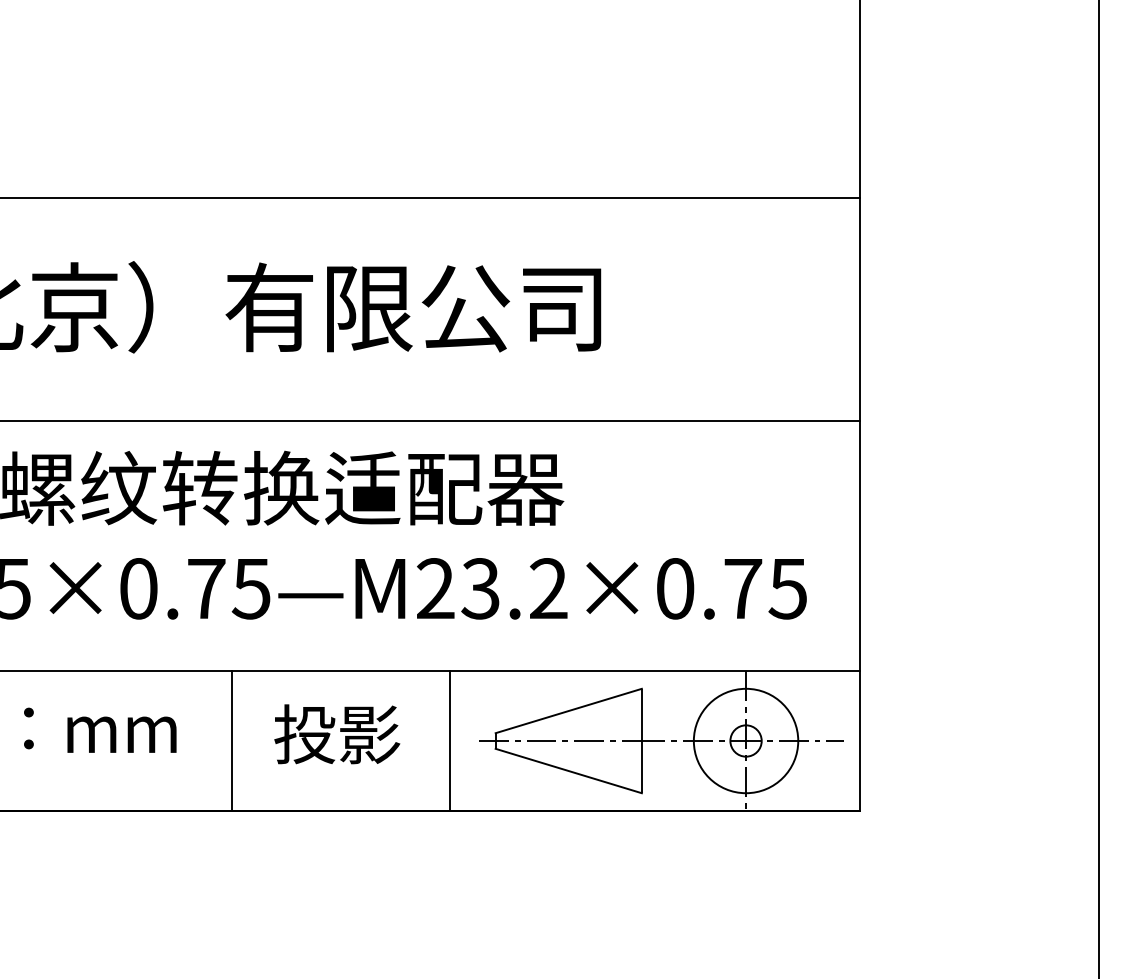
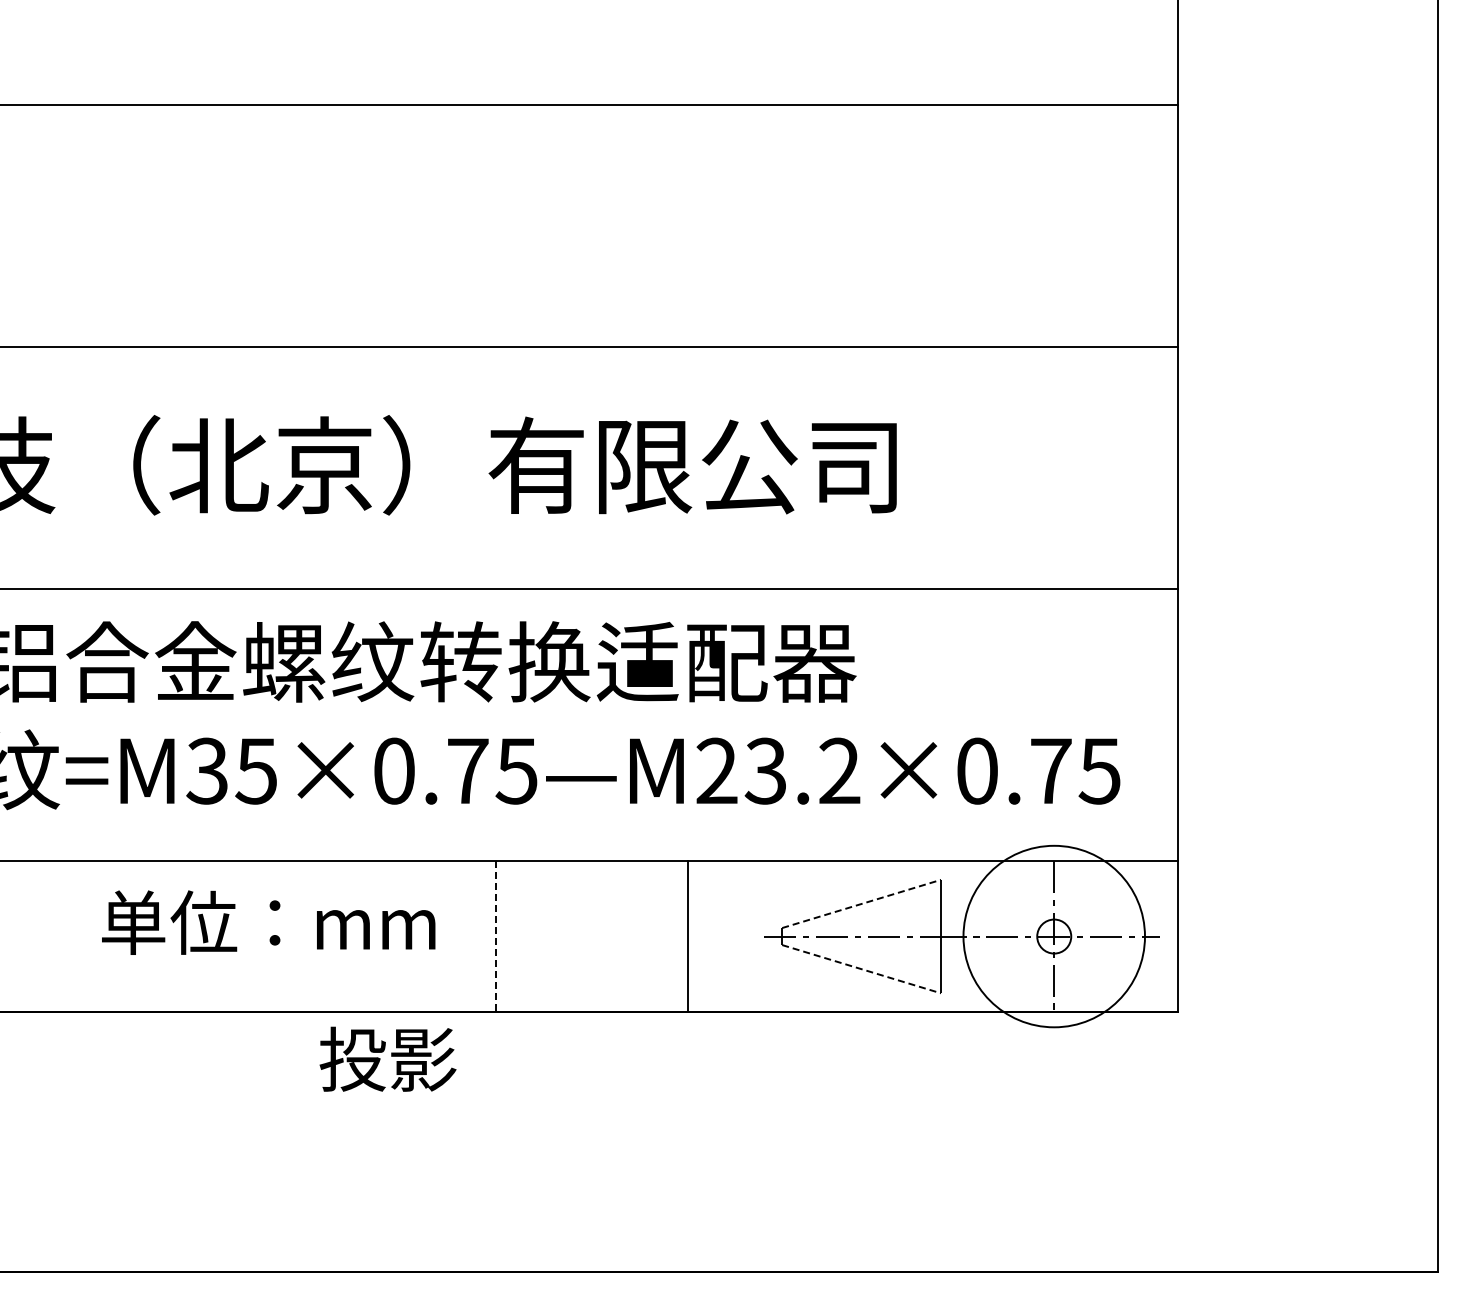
line: (569, 710) -> (862, 903), solid -> dashed
text: (336, 733) -> (387, 1058), moved
line: (231, 740) -> (495, 936), solid -> dashed
line: (449, 740) -> (687, 936), moved
circle: (745, 740) -> (1053, 936), size x1.6
line: (569, 771) -> (862, 969), solid -> dashed

